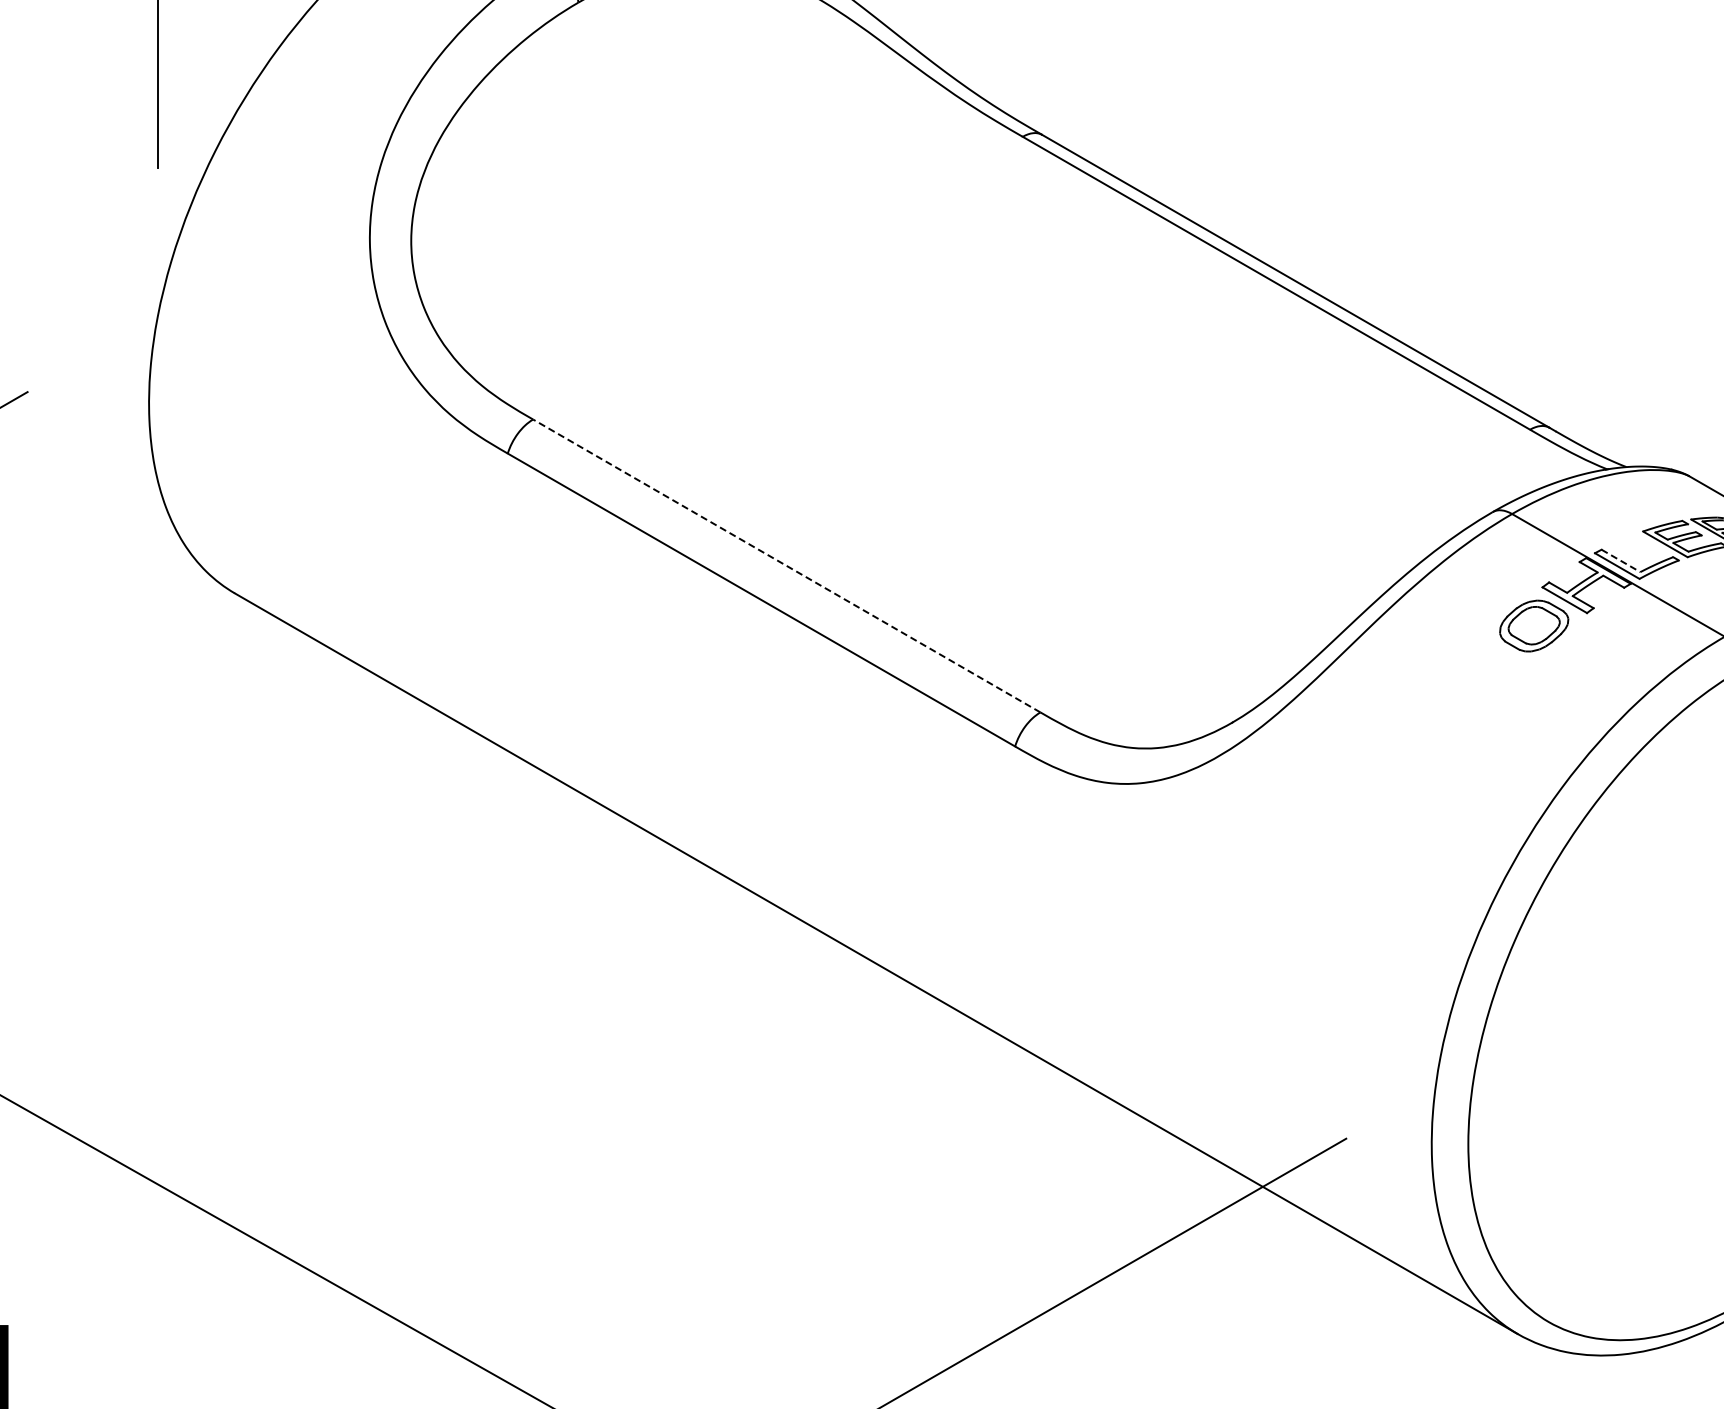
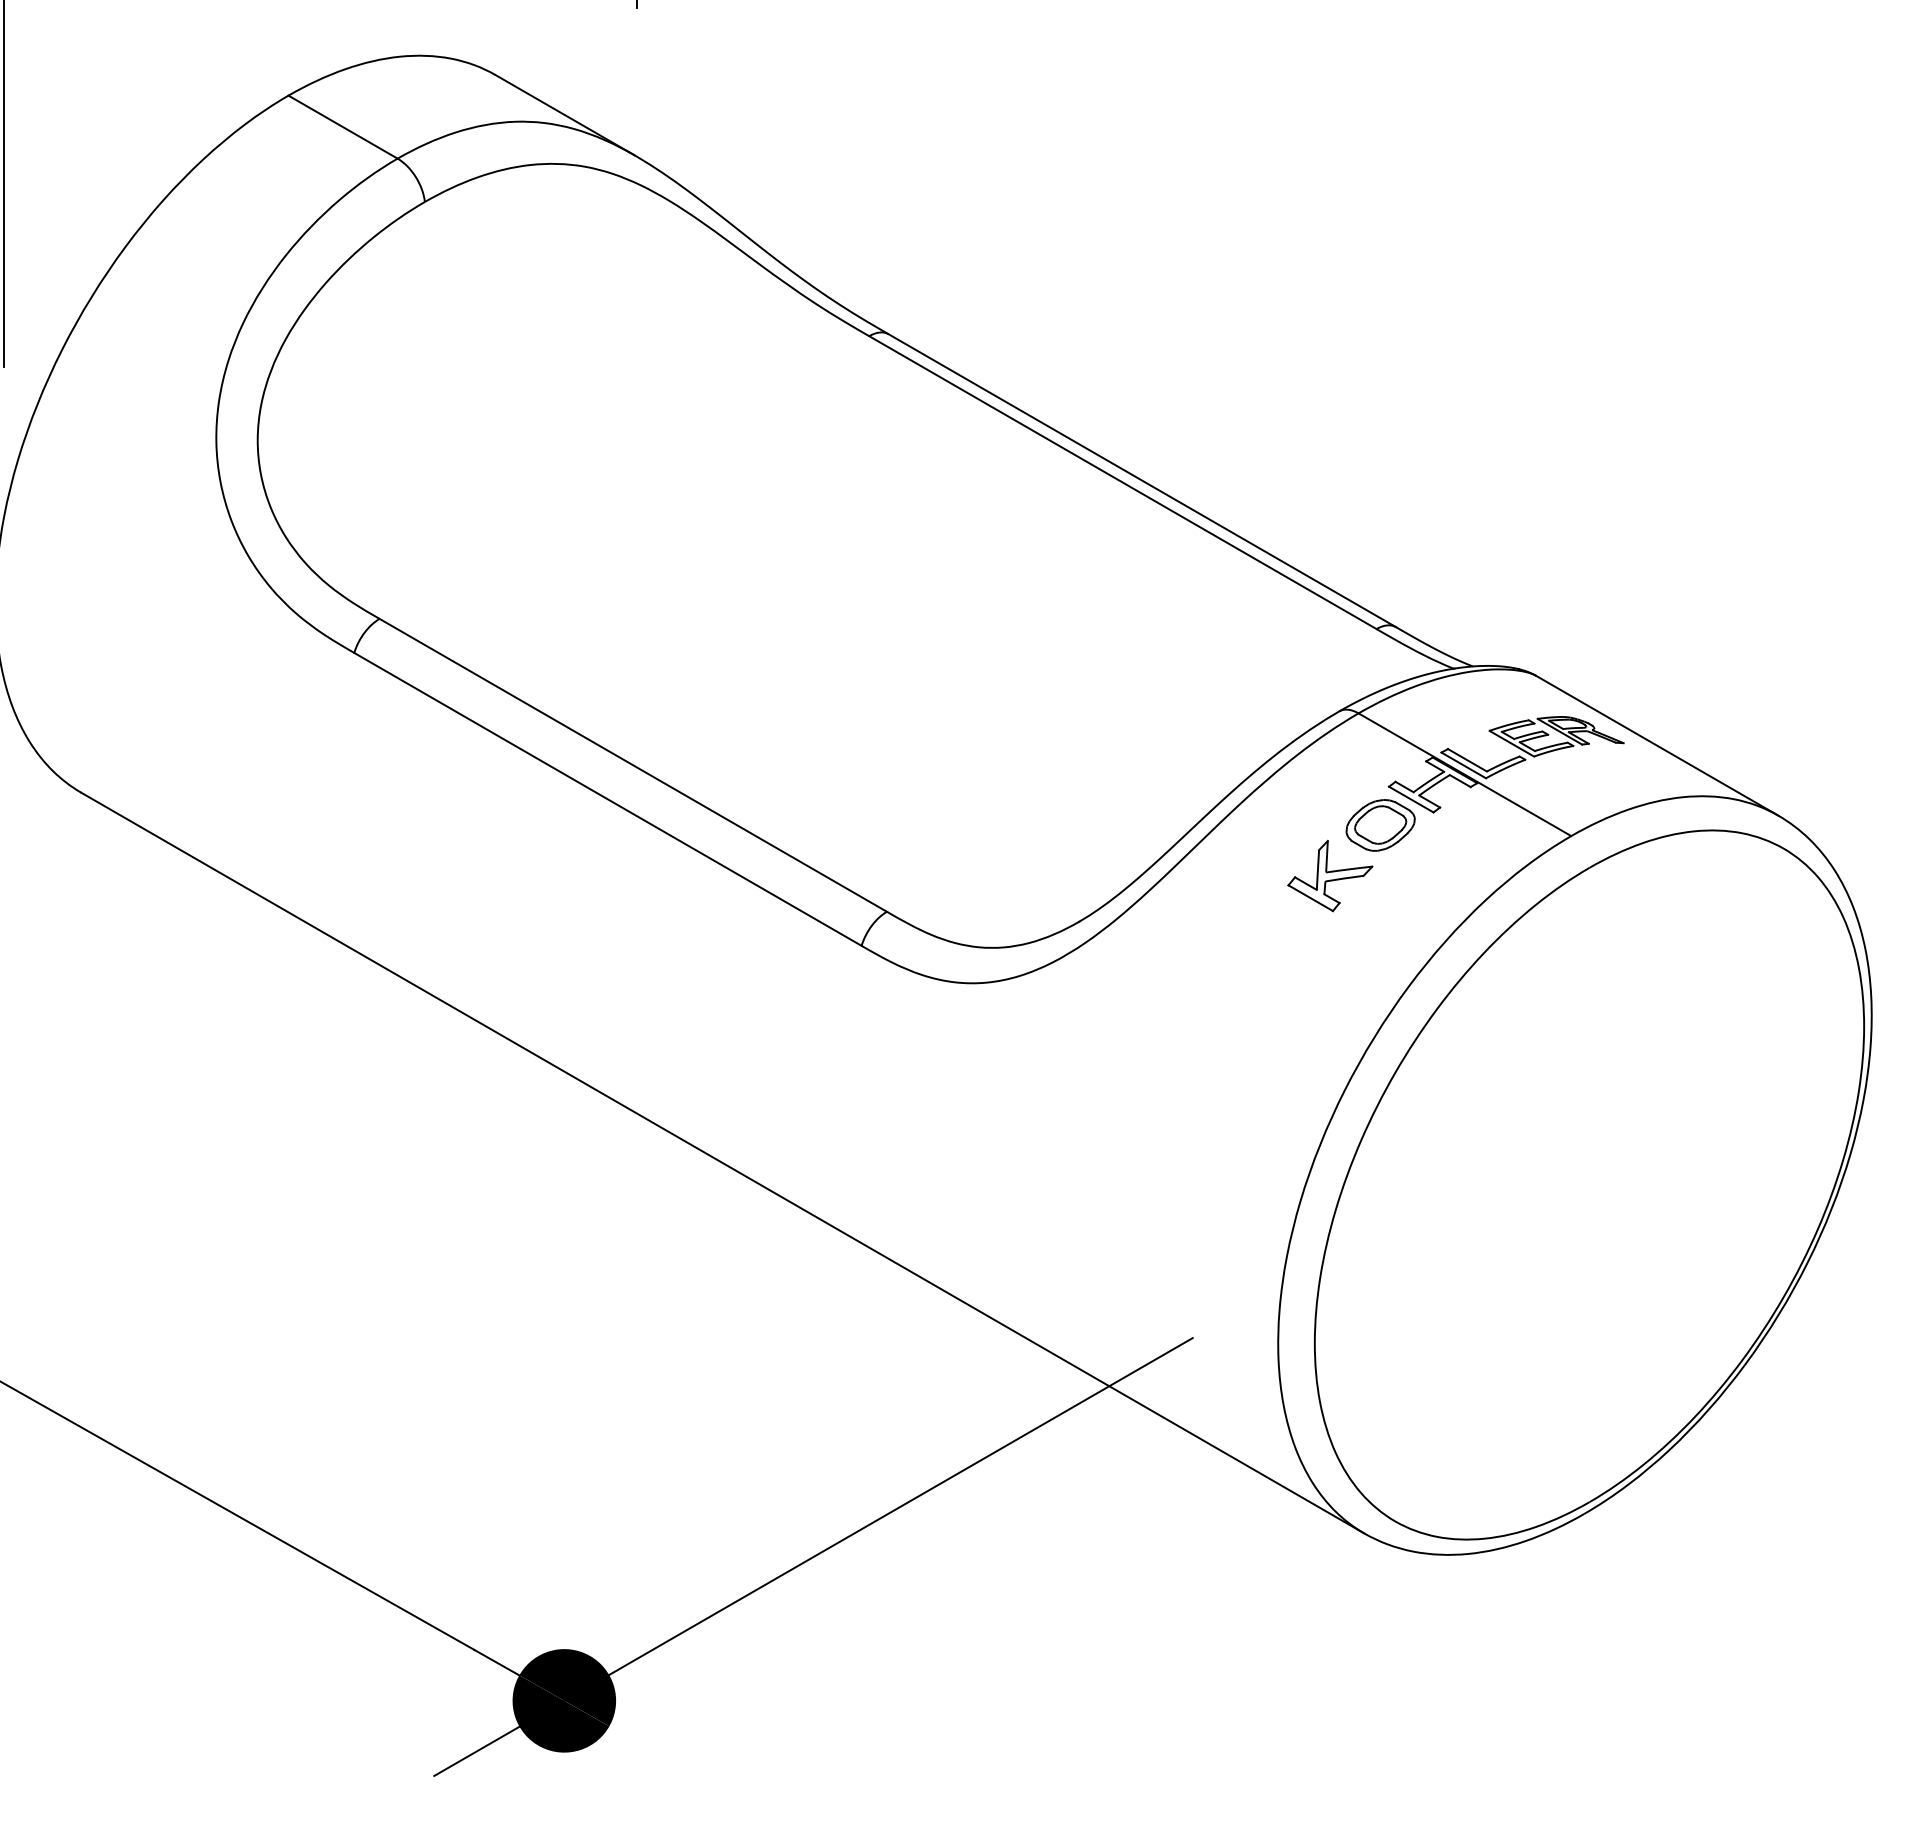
line: (1621, 561) -> (1467, 760), dashed -> solid
line: (787, 566) -> (633, 765), dashed -> solid
part: (1484, 677) -> (1330, 876), added

